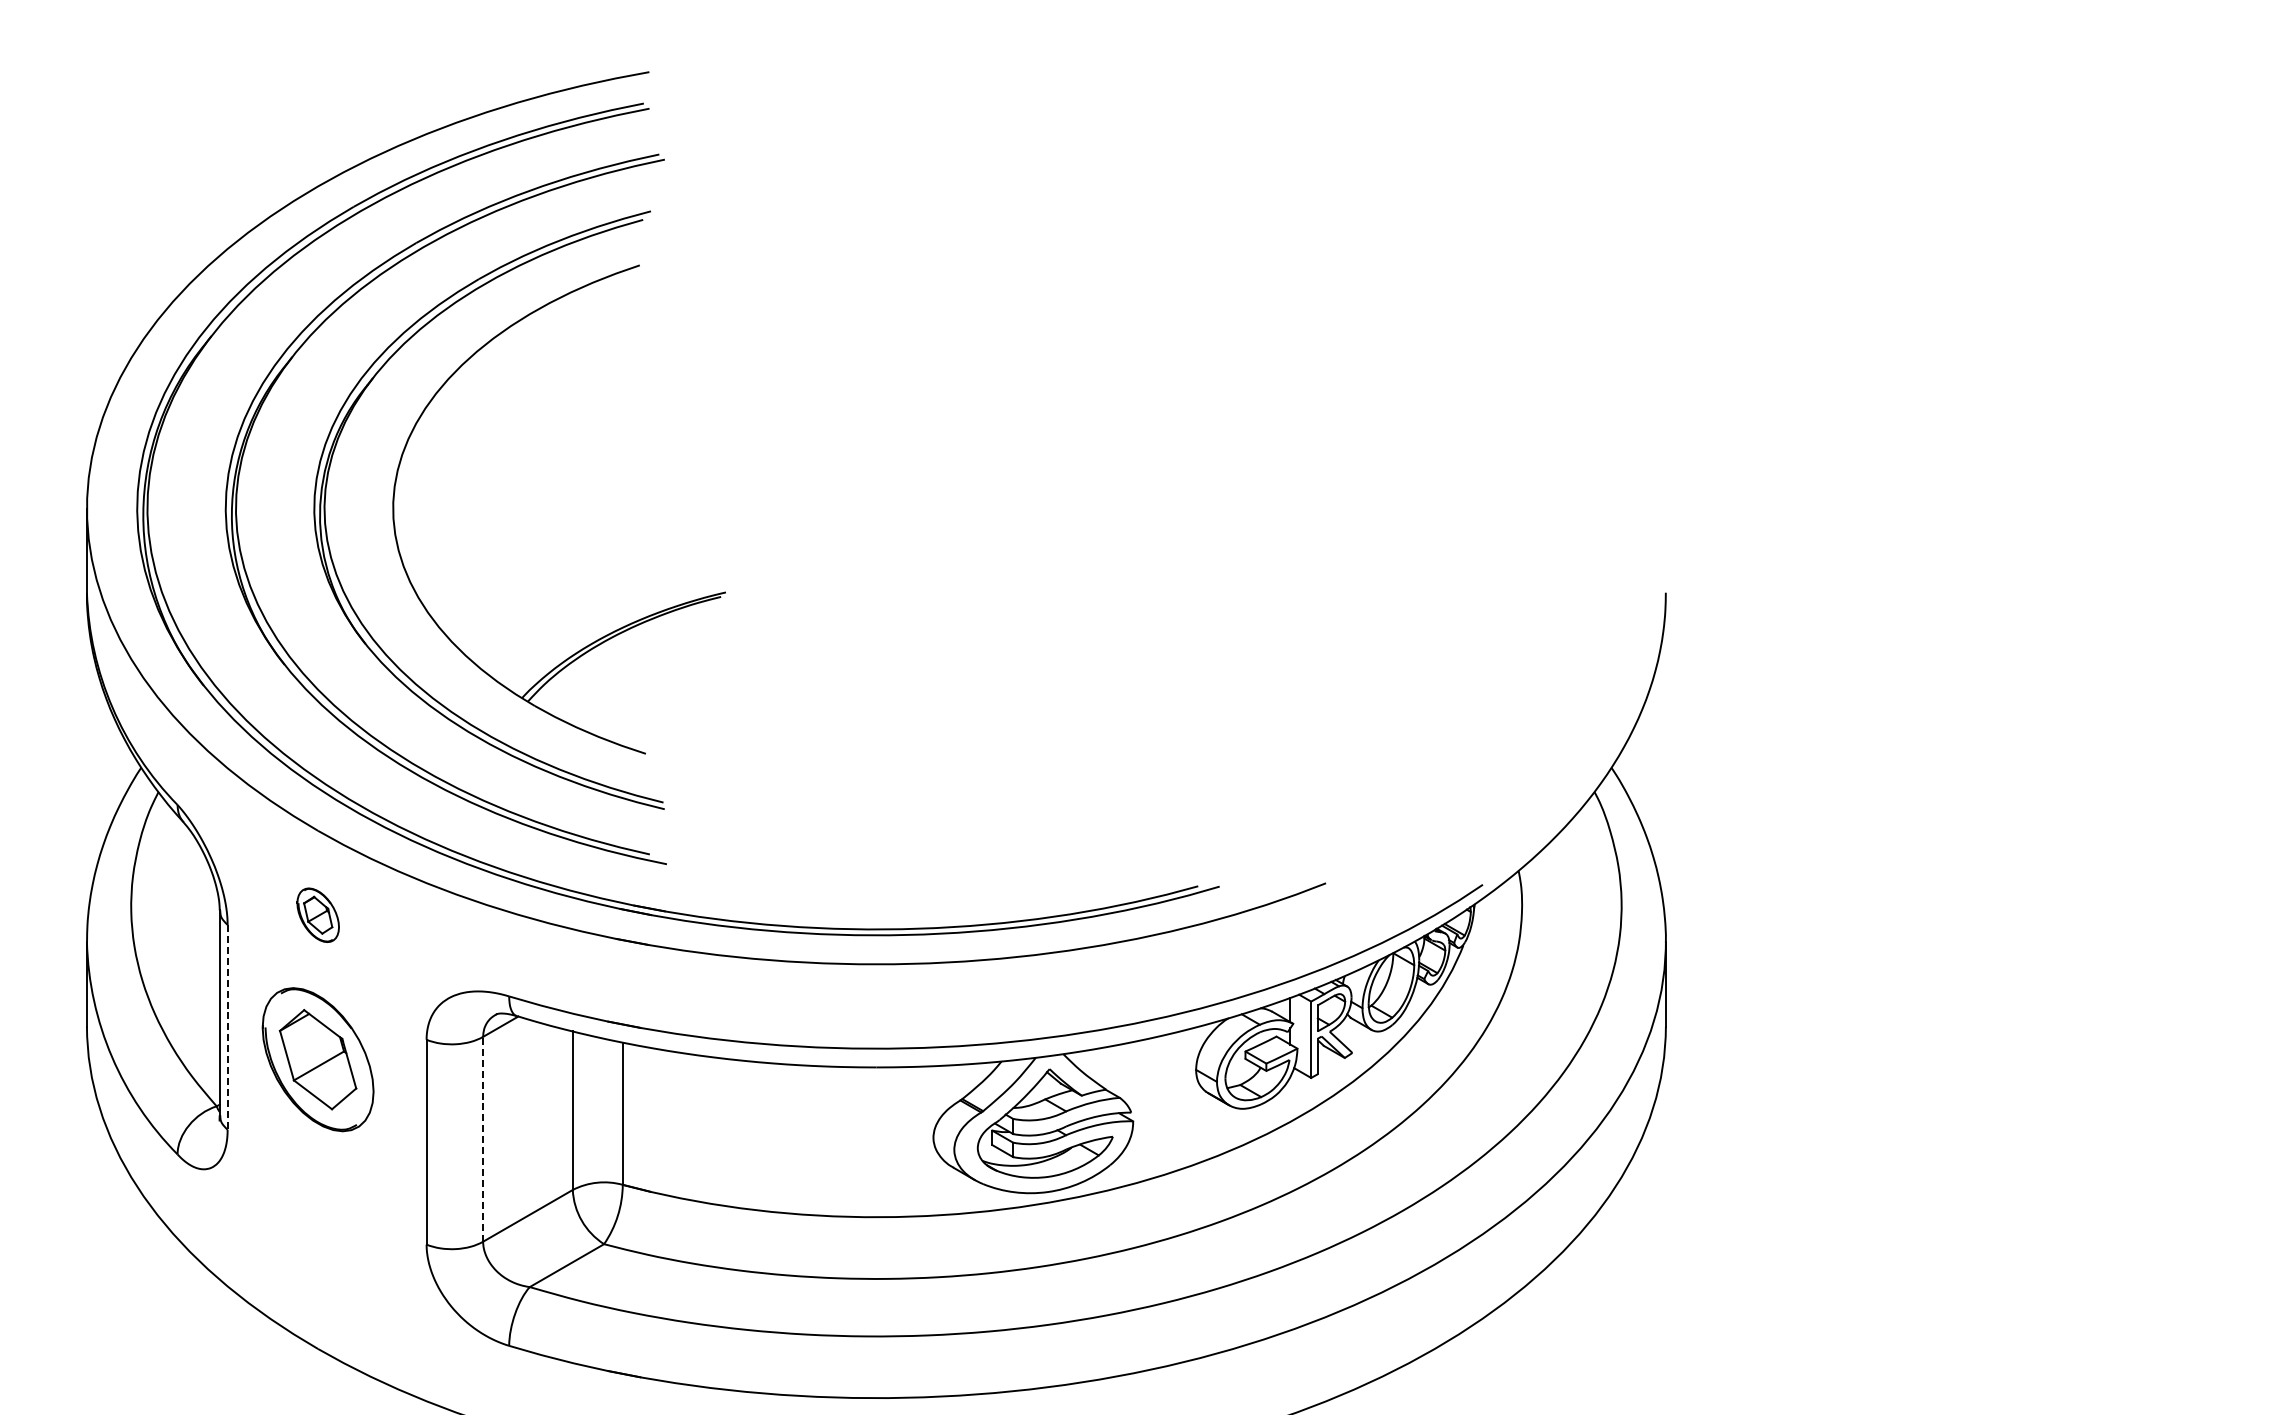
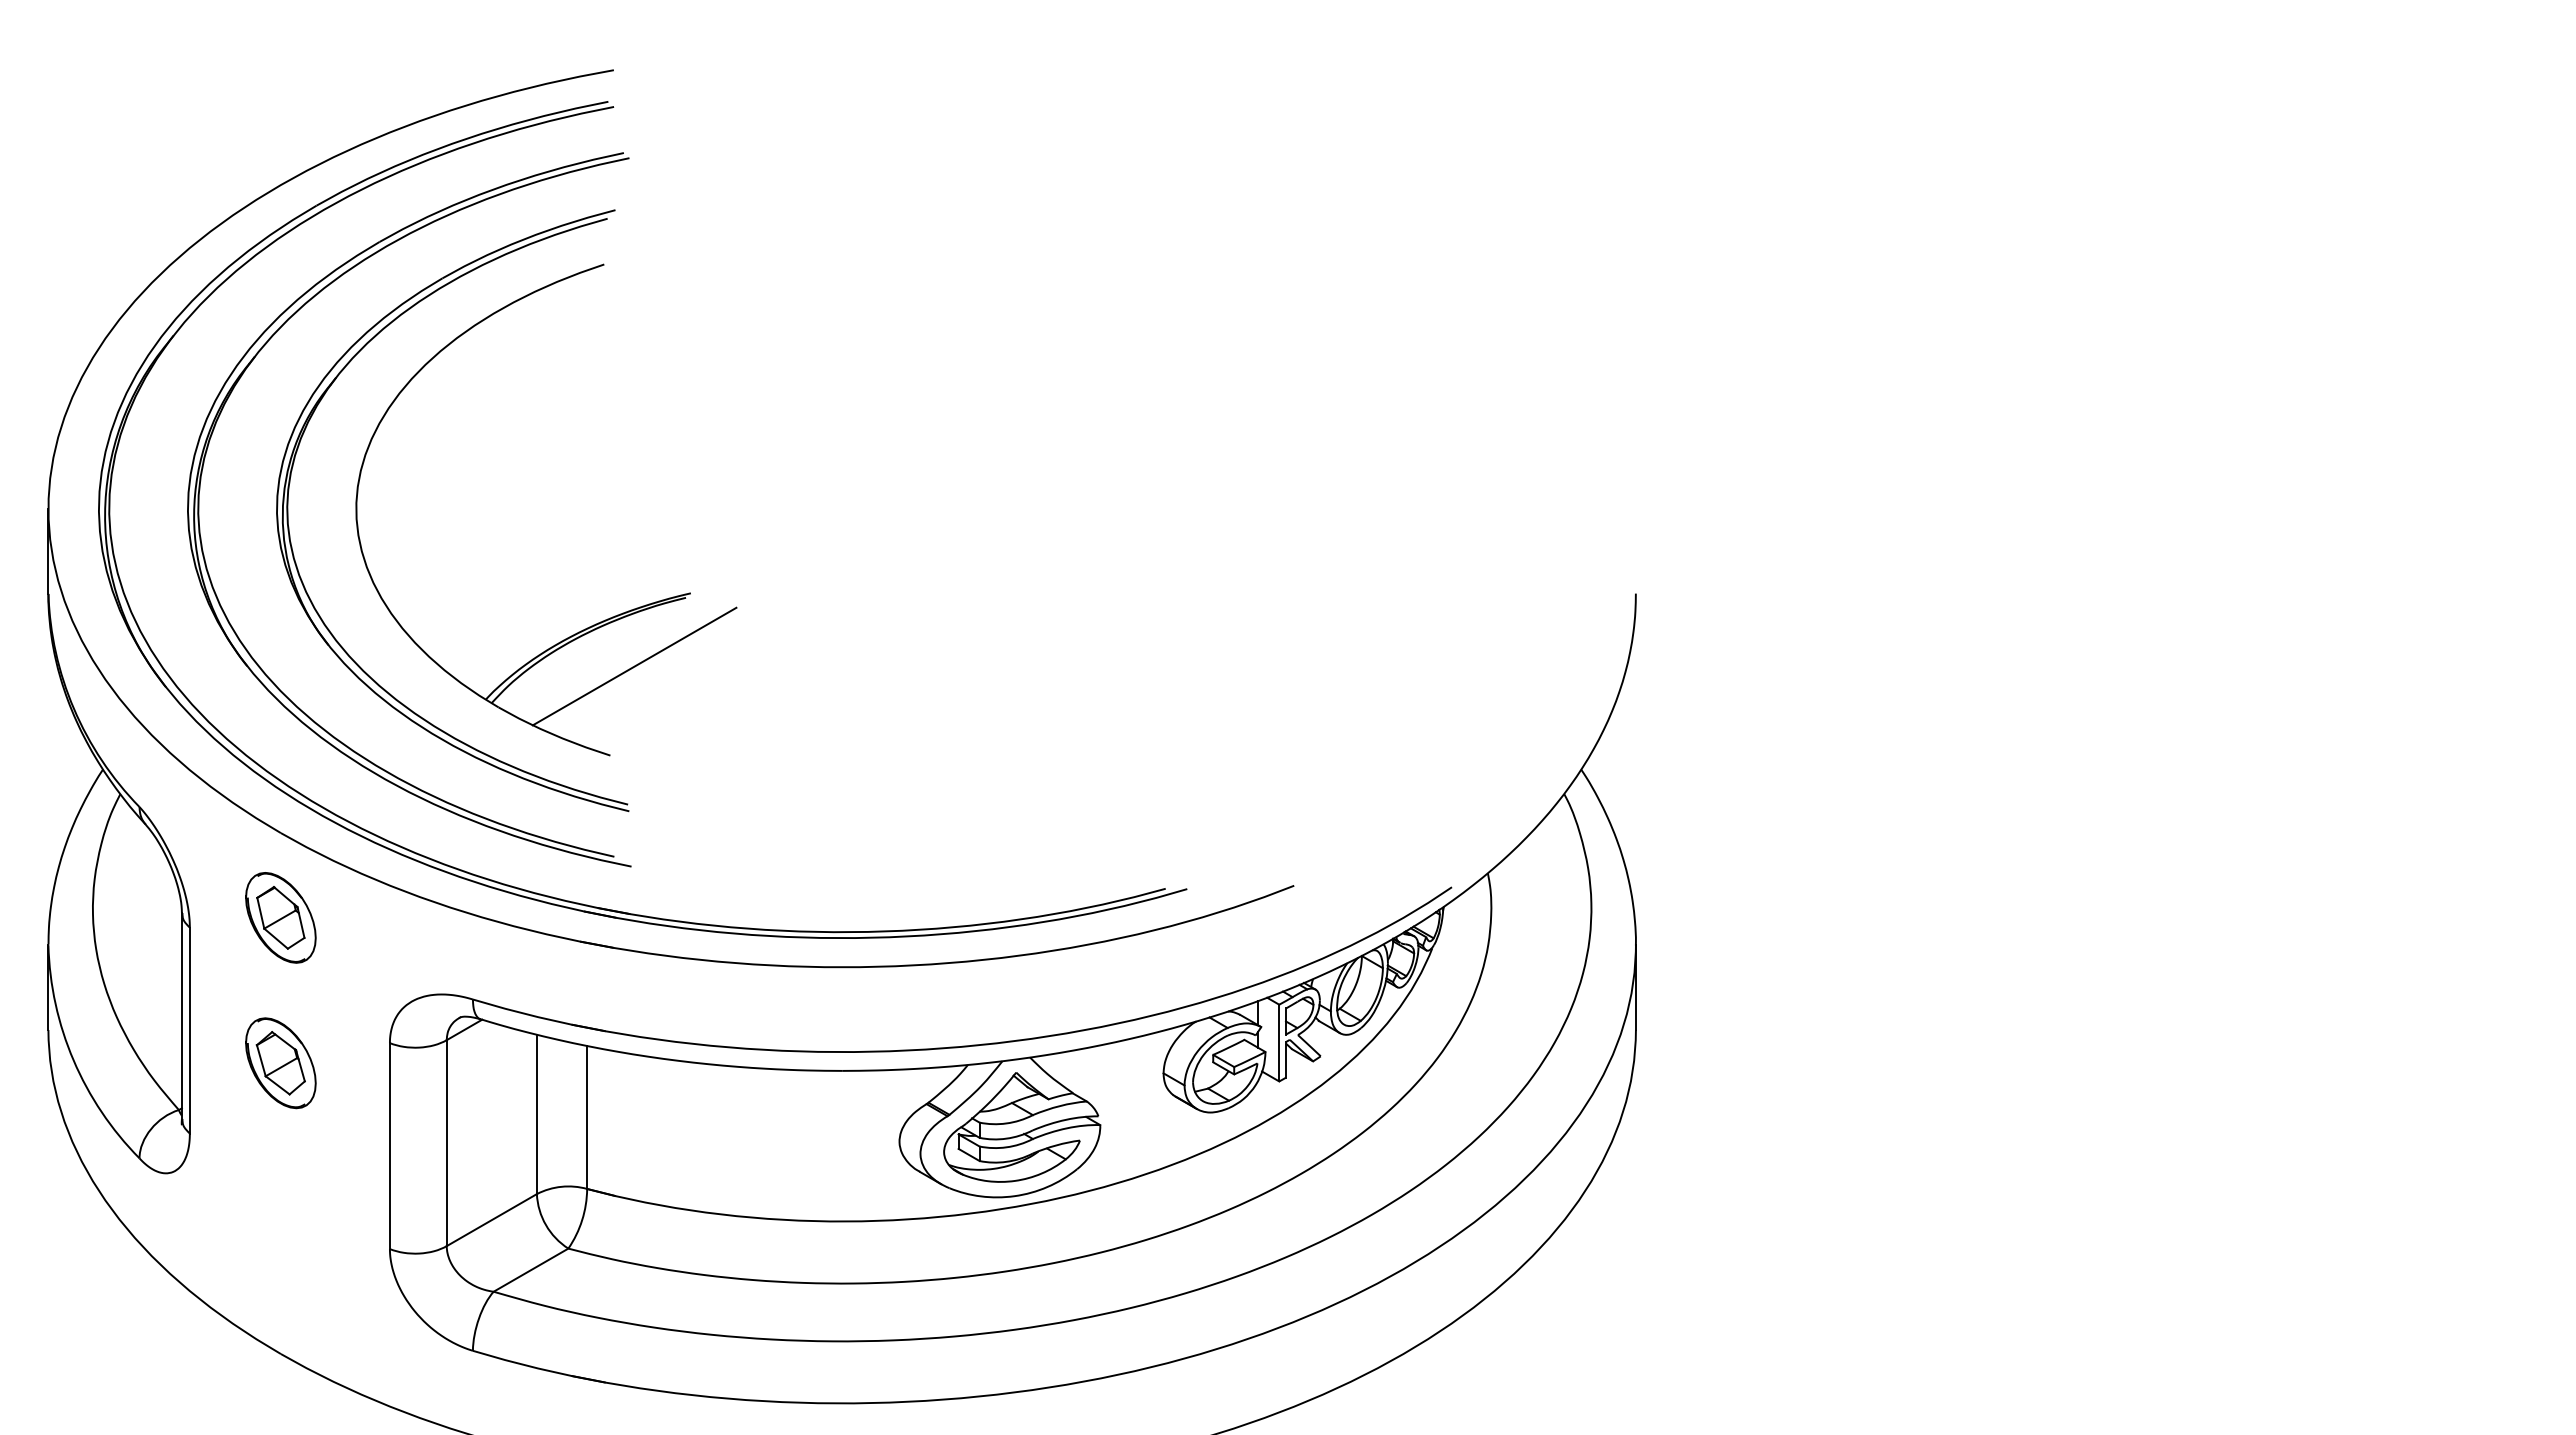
line: (669, 665) -> (634, 666), added
part: (317, 914) -> (280, 917), size x1.67
line: (227, 1027) -> (189, 1030), dashed -> solid
part: (317, 1060) -> (280, 1063), size x0.62
line: (482, 1139) -> (446, 1143), dashed -> solid

